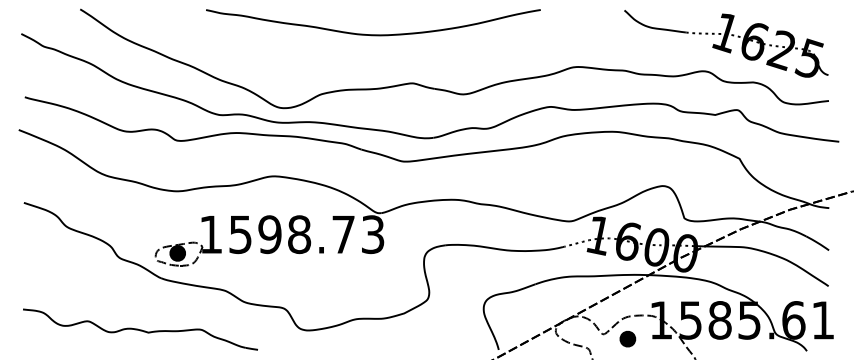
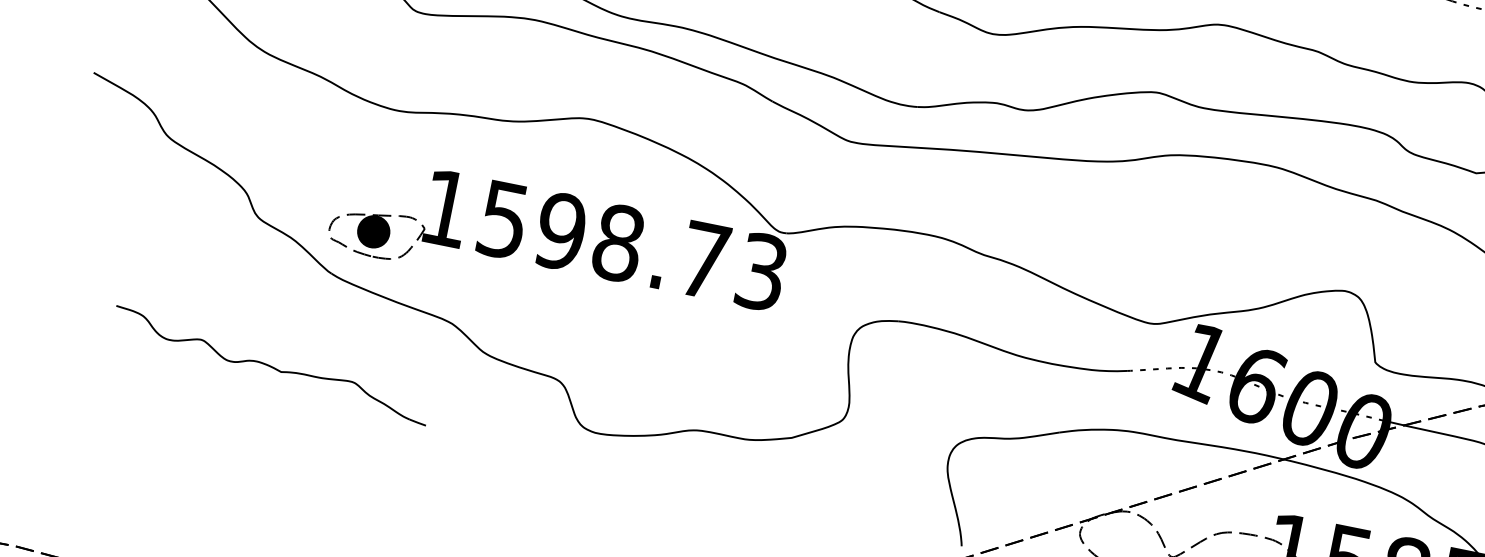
part: (140, 329) -> (271, 365), size x0.7

